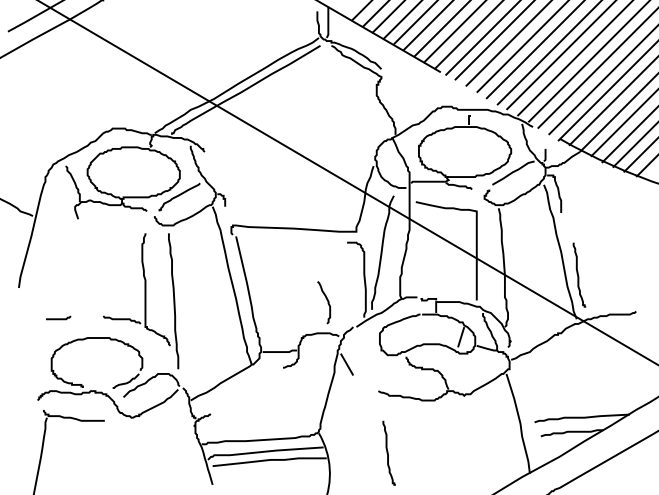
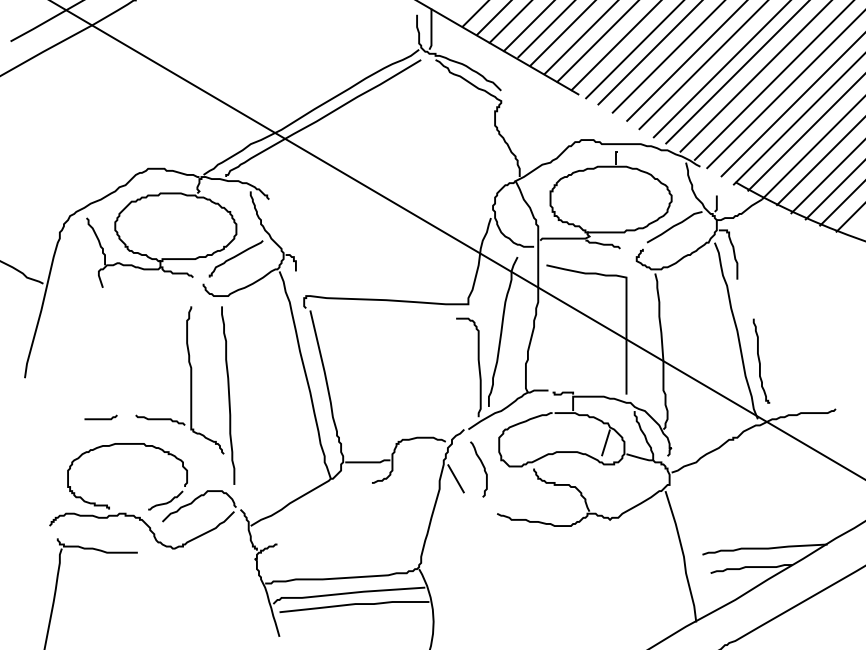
curve: (326, 300) -> (482, 466), moved
curve: (58, 318) -> (100, 418), moved
curve: (388, 452) -> (510, 594), removed

